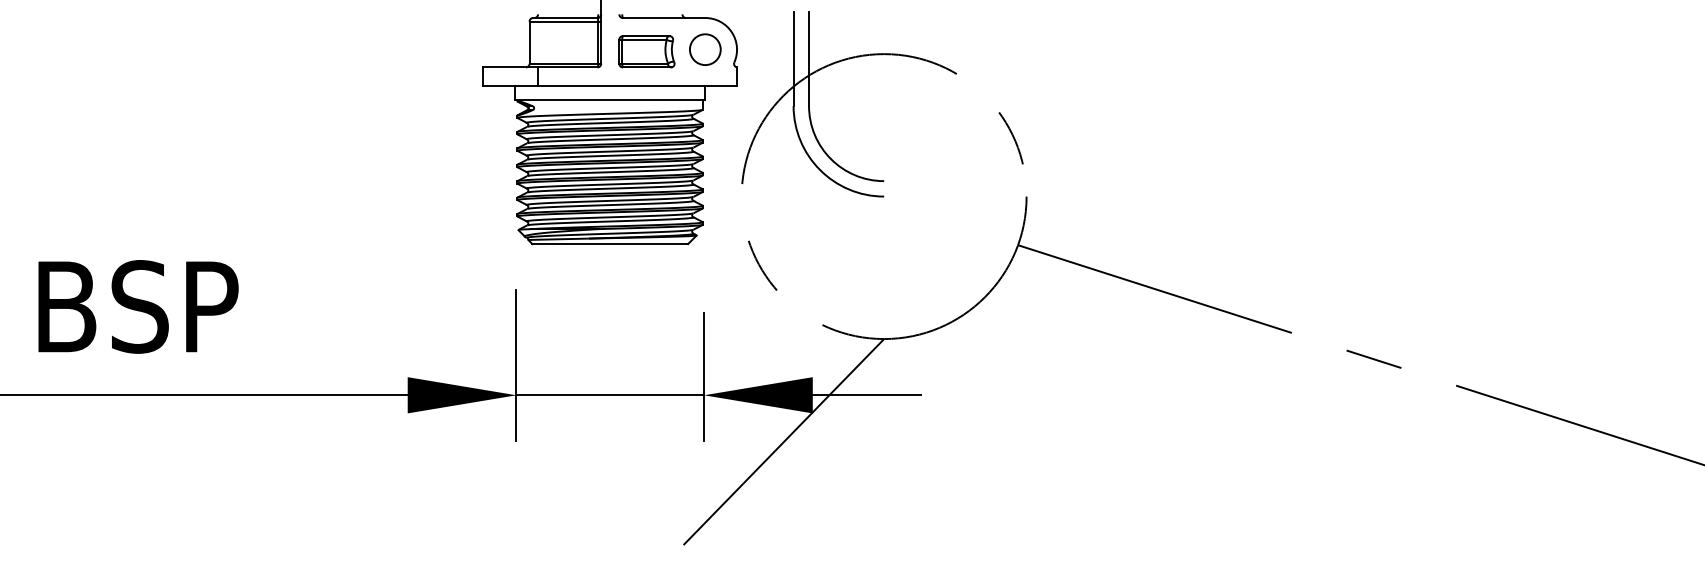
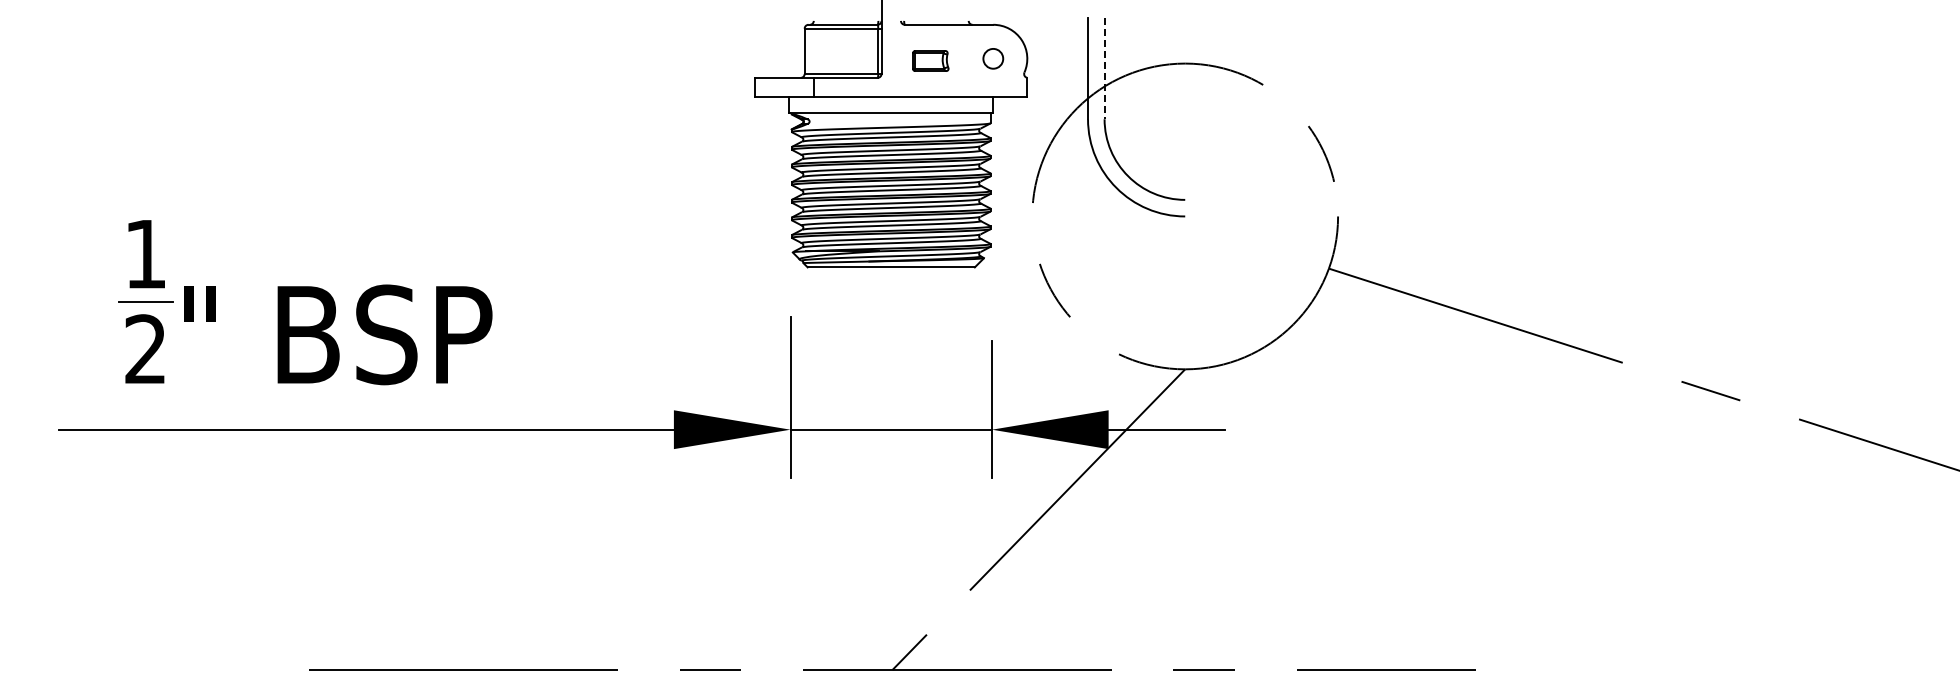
circle: (704, 49) -> (992, 58), size x0.6
part: (646, 51) -> (930, 60), size x0.6
line: (808, 58) -> (1104, 68), solid -> dashed

